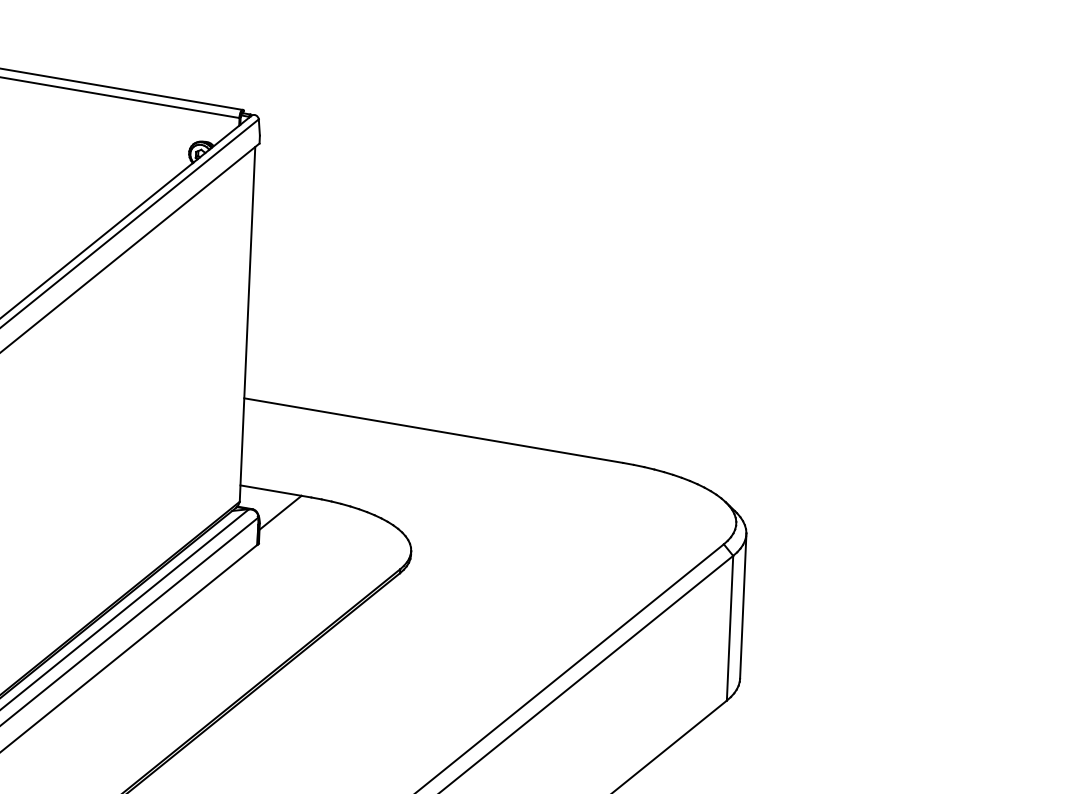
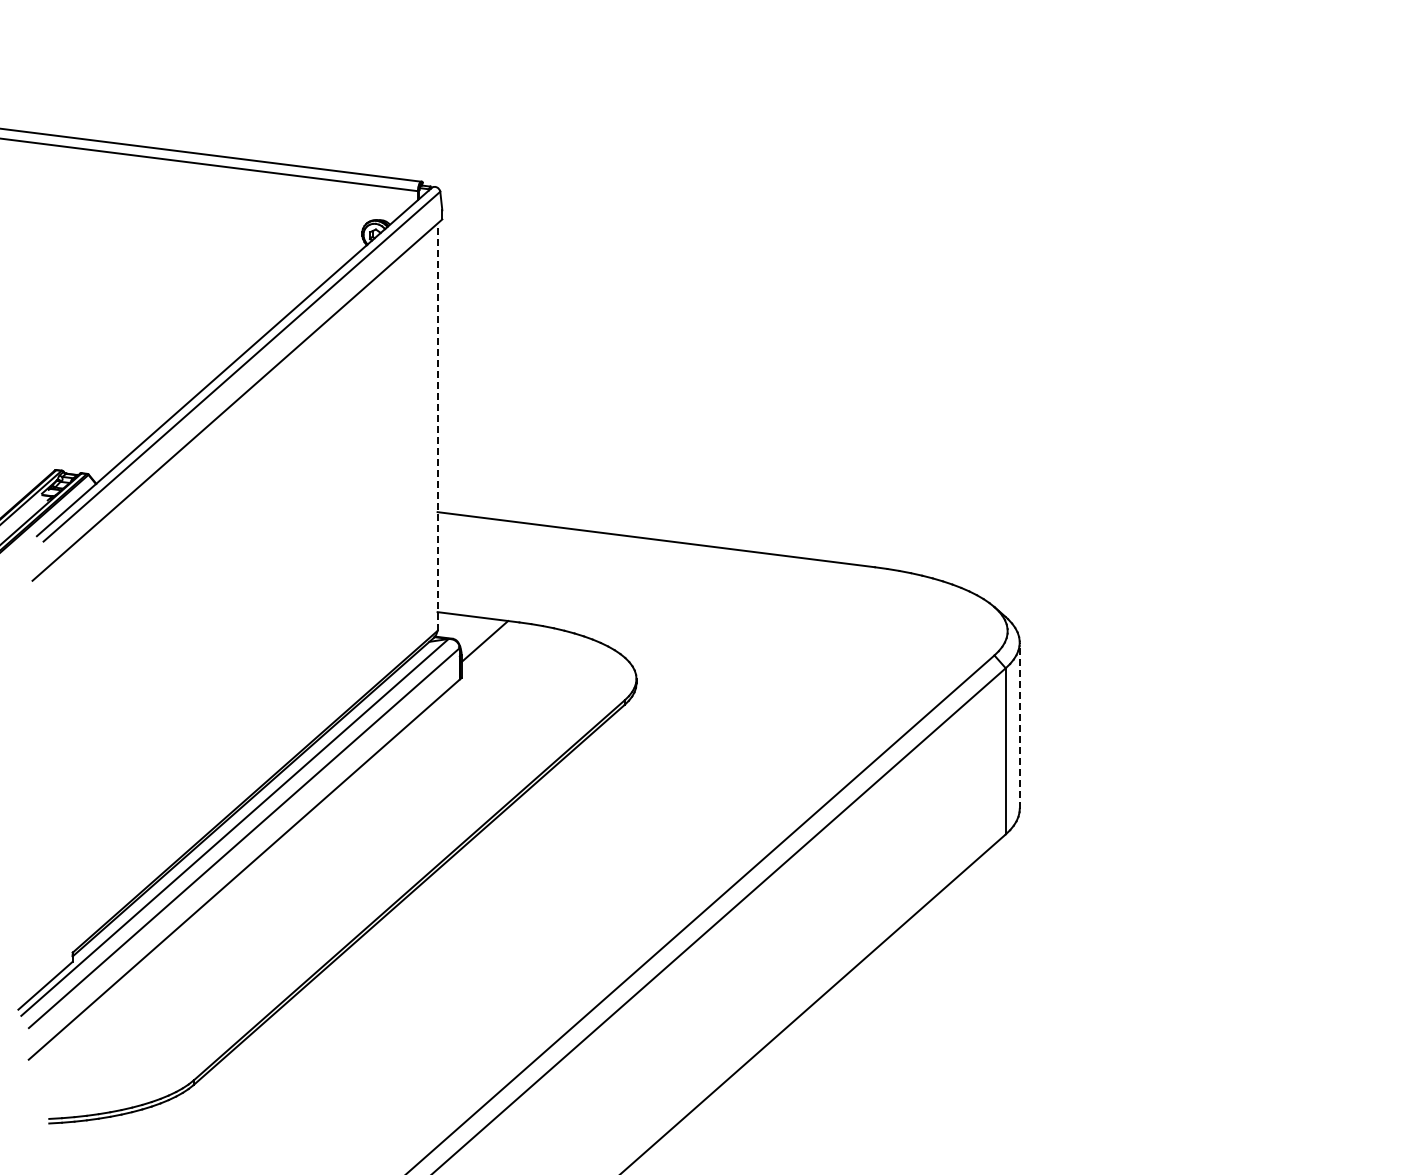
line: (247, 324) -> (437, 427), solid -> dashed
line: (743, 606) -> (1019, 725), solid -> dashed

